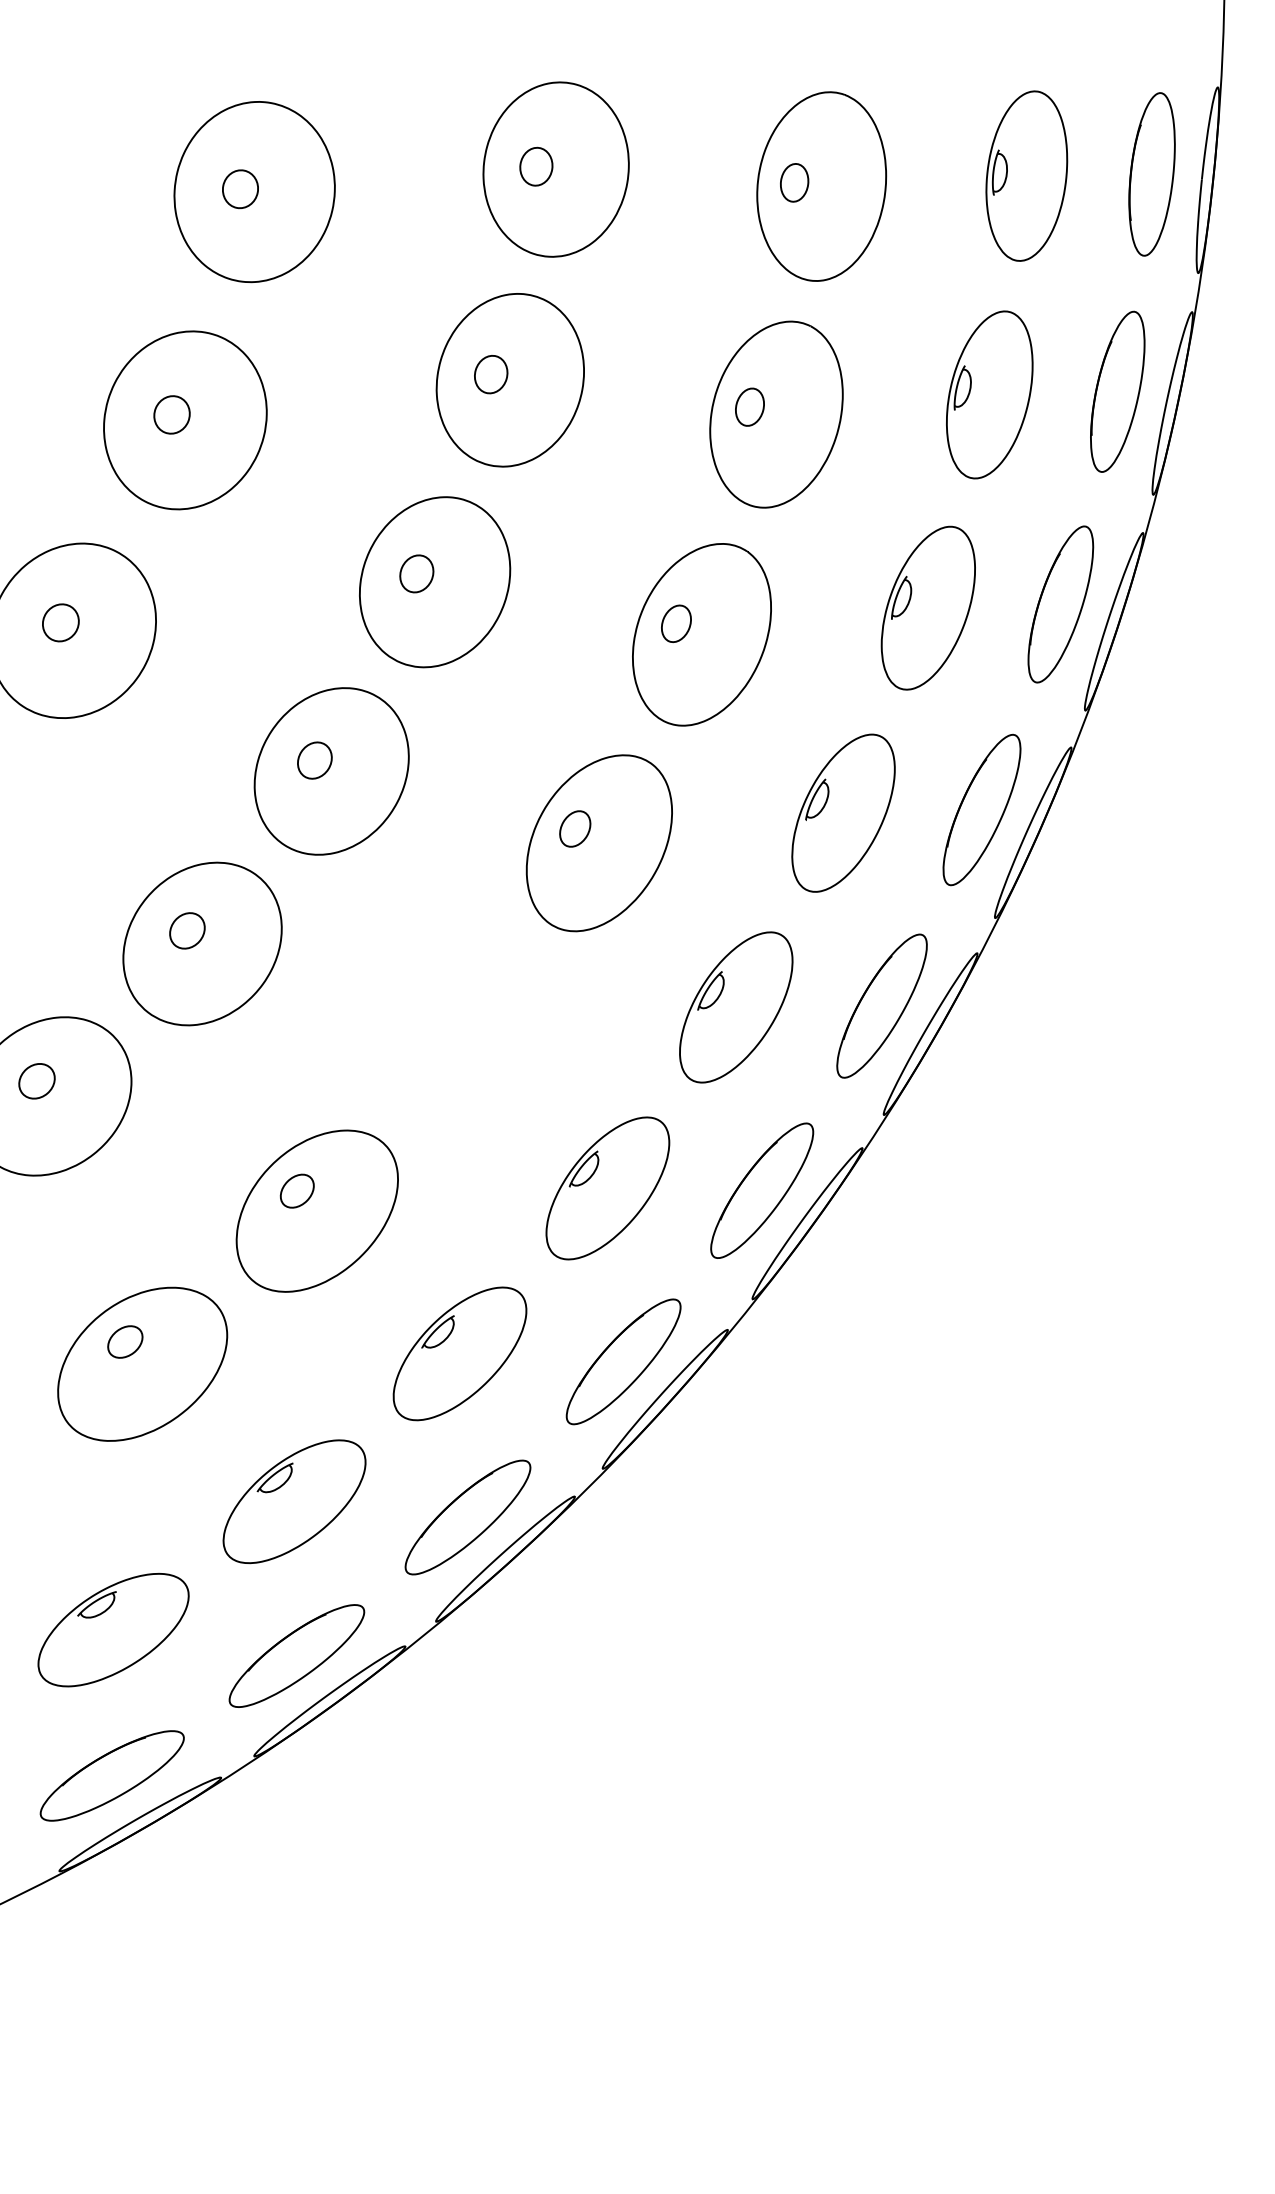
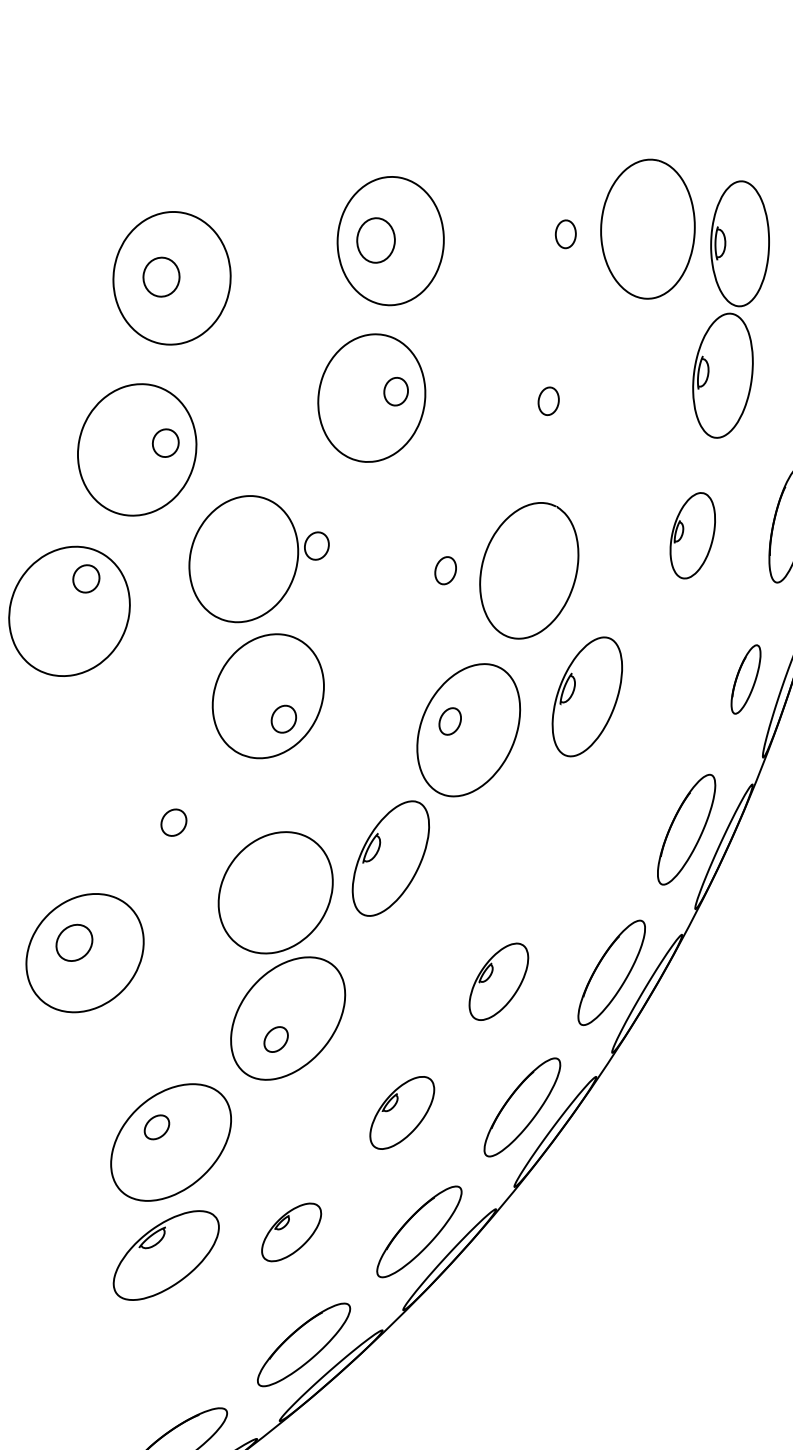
part: (536, 166) -> (376, 240), size x1.6
part: (1026, 175) -> (739, 243), moved
part: (821, 186) -> (647, 229), moved
part: (240, 189) -> (161, 277), size x1.4
part: (491, 374) -> (396, 391), moved
part: (171, 414) -> (165, 442), moved
part: (776, 414) -> (568, 404), removed
part: (435, 582) -> (244, 559), moved
part: (927, 607) -> (692, 535), size x0.7
part: (60, 622) -> (86, 578), moved
part: (676, 623) -> (445, 570), moved
part: (314, 760) -> (283, 719), moved
part: (981, 809) -> (745, 679), size x0.6
part: (843, 812) -> (587, 696), moved
part: (202, 943) -> (275, 892), moved
part: (736, 1007) -> (391, 858), moved
part: (36, 1081) -> (74, 943), size x1.4
part: (607, 1188) -> (498, 981), size x0.7
part: (296, 1190) -> (275, 1039), moved
part: (459, 1353) -> (401, 1112), size x0.7
part: (294, 1501) -> (291, 1232), size x0.6
part: (113, 1630) -> (166, 1255), moved

